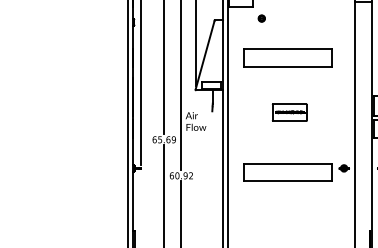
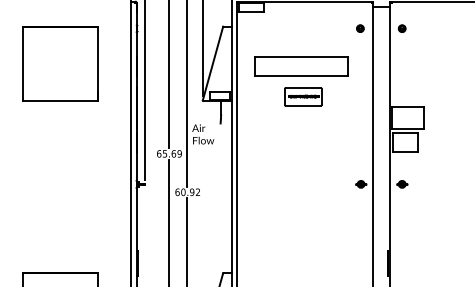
part: (261, 18) -> (360, 28), moved
part: (62, 55) -> (60, 63), added
part: (290, 112) -> (303, 96), moved
part: (288, 172) -> (301, 188), removed

